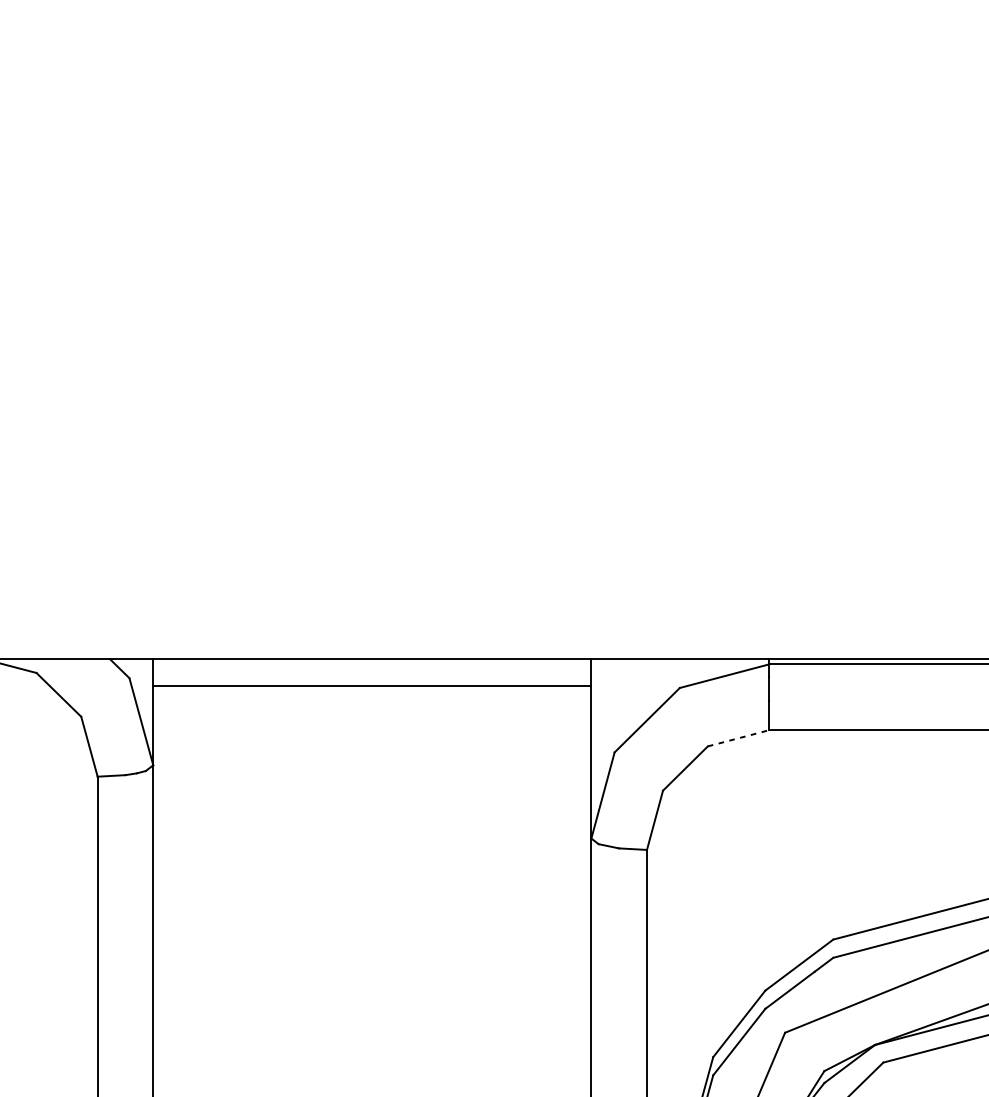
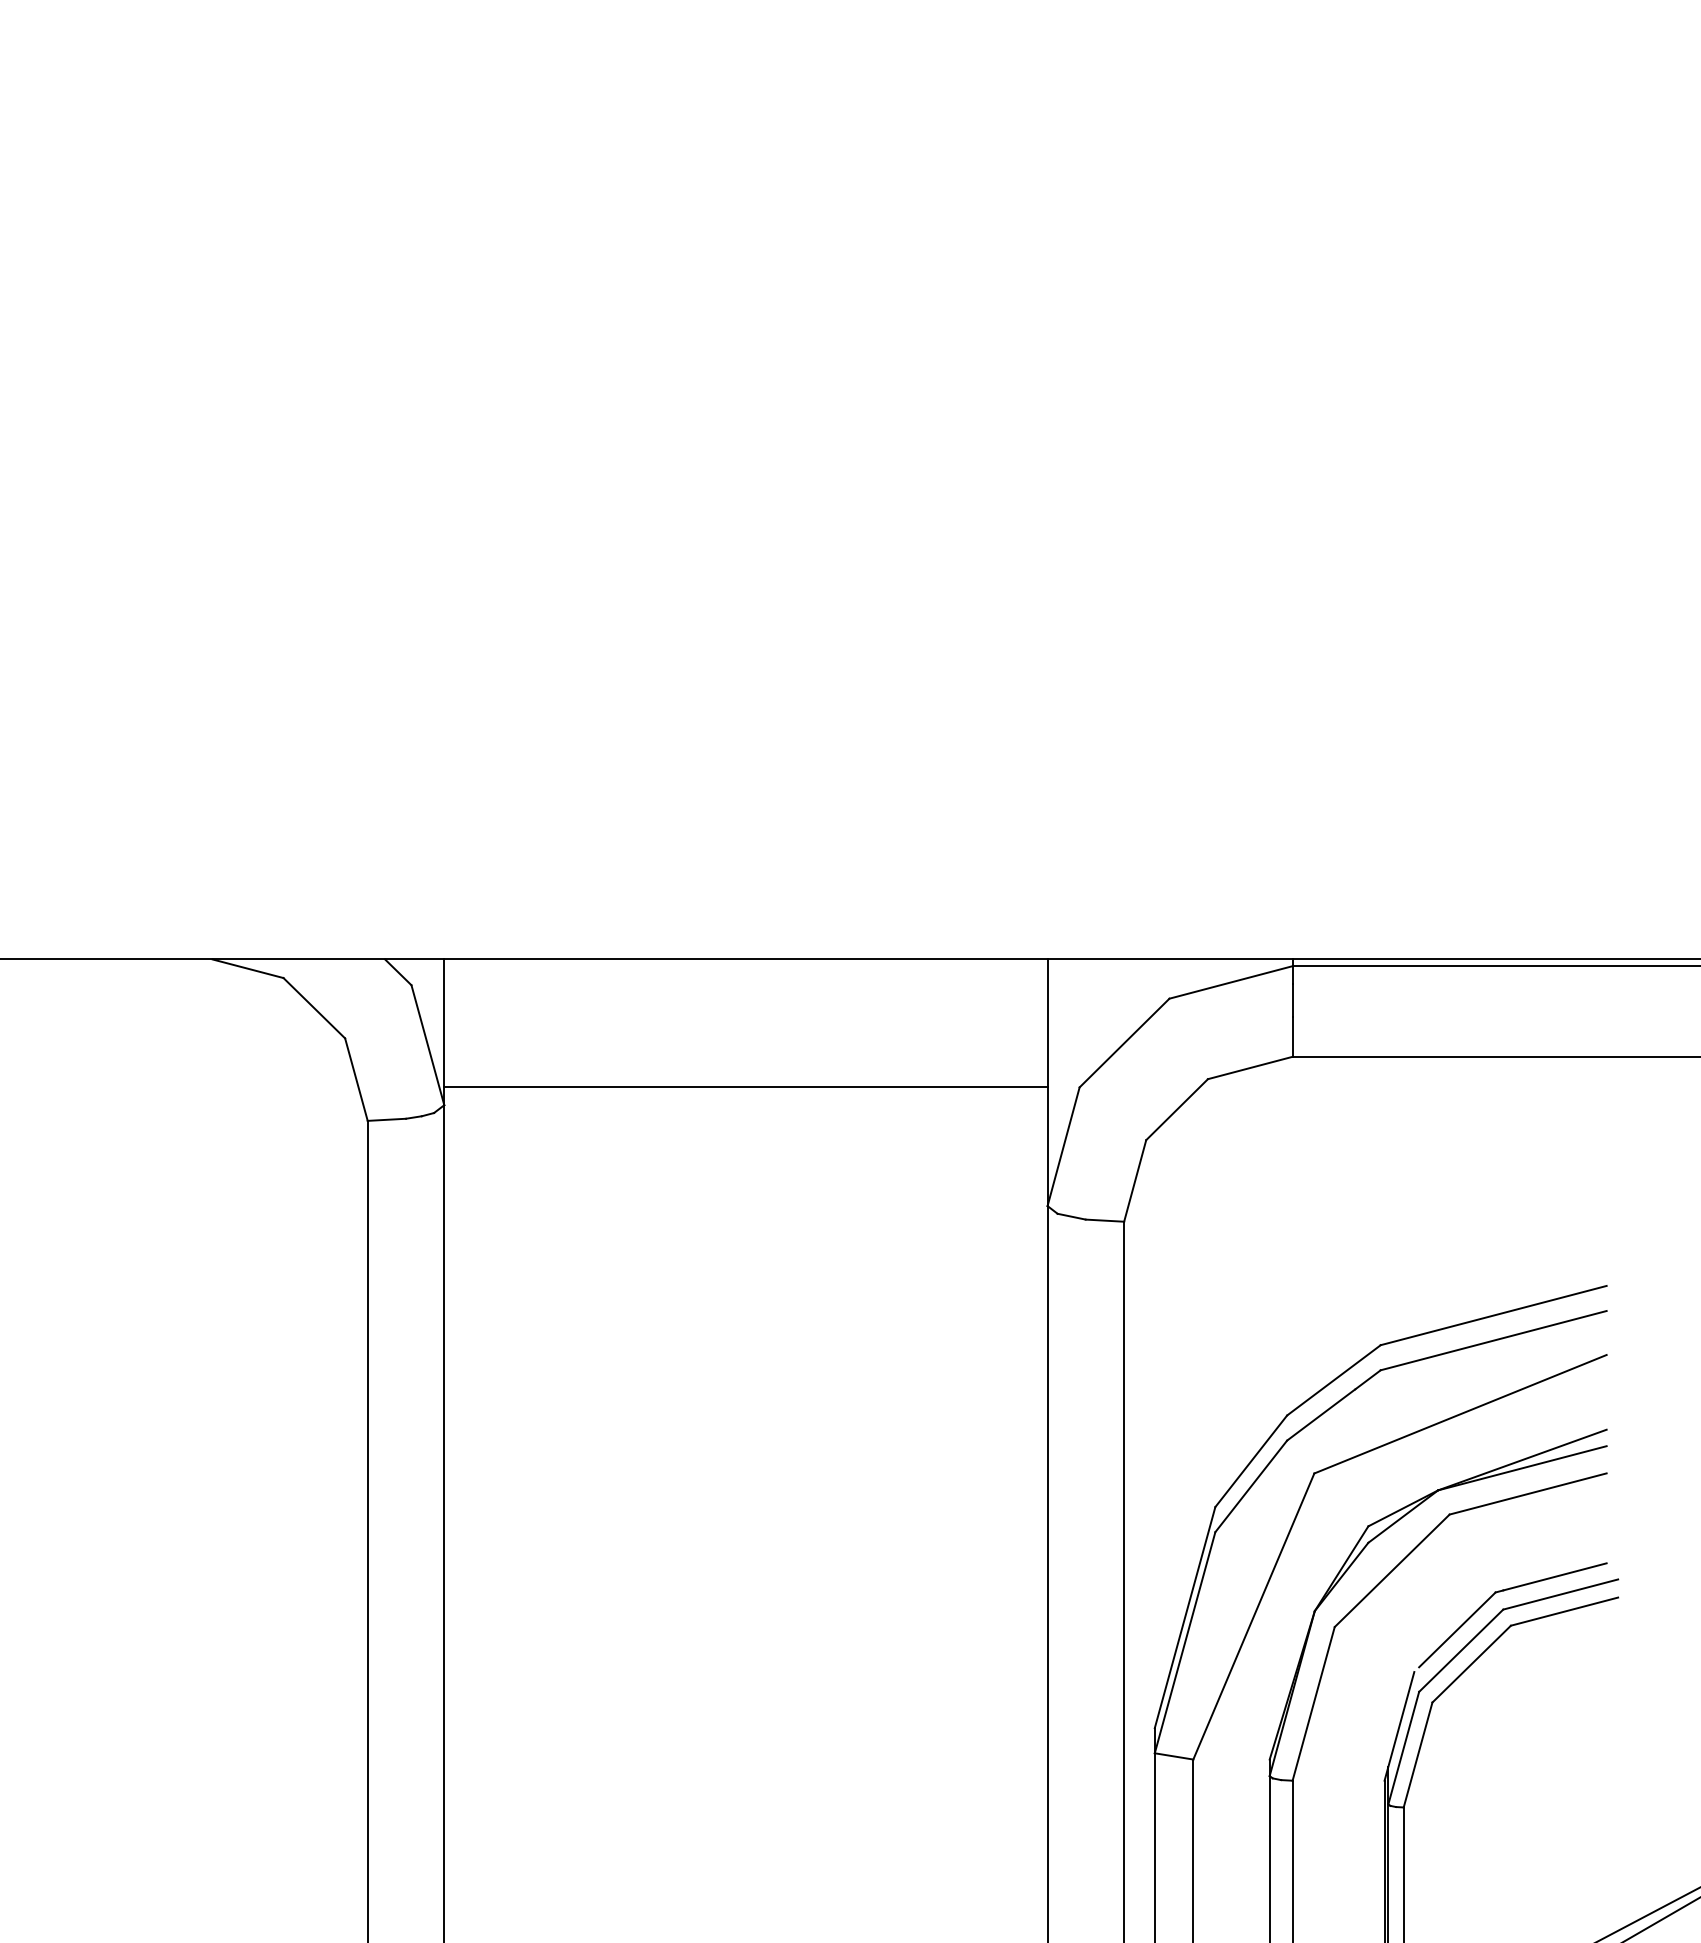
line: (372, 686) -> (745, 1087), moved
line: (738, 738) -> (1250, 1068), dashed -> solid

